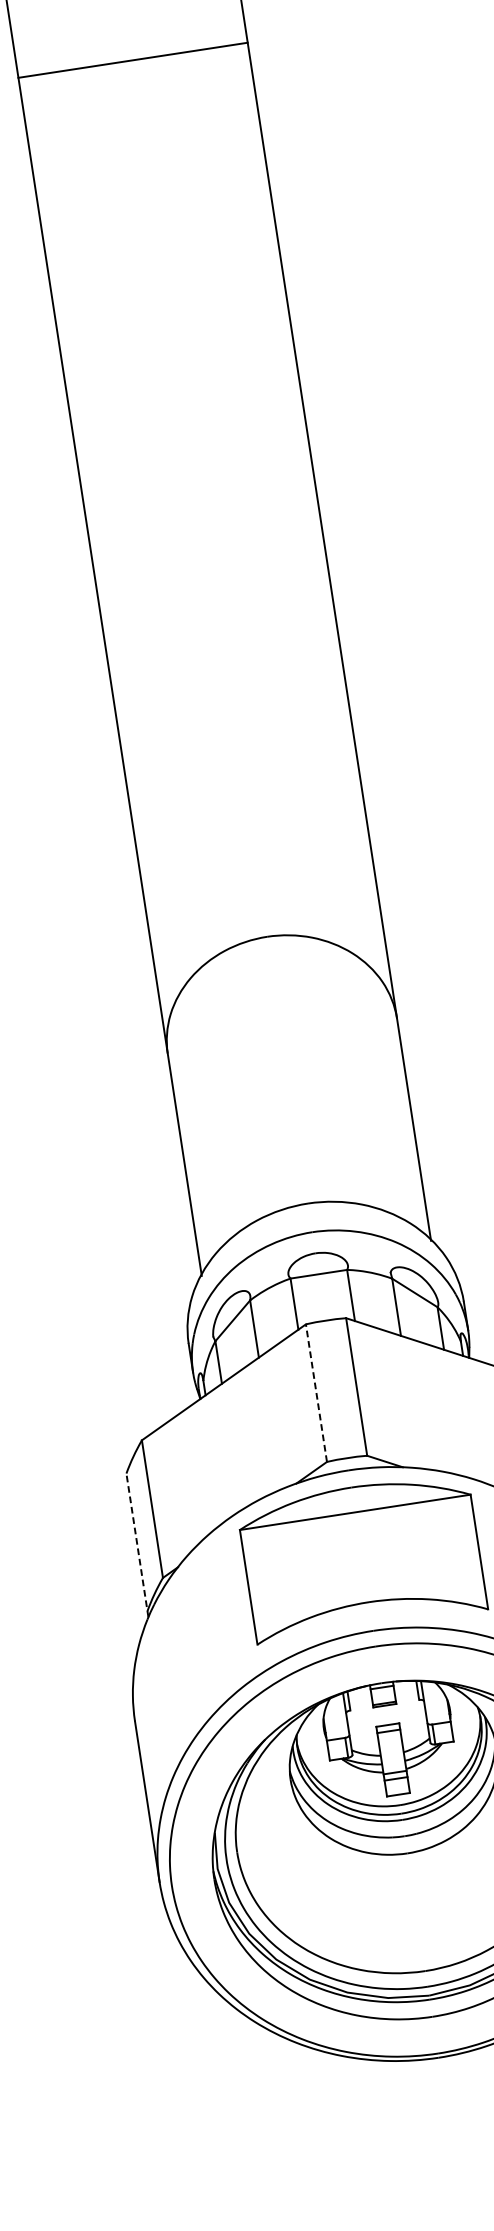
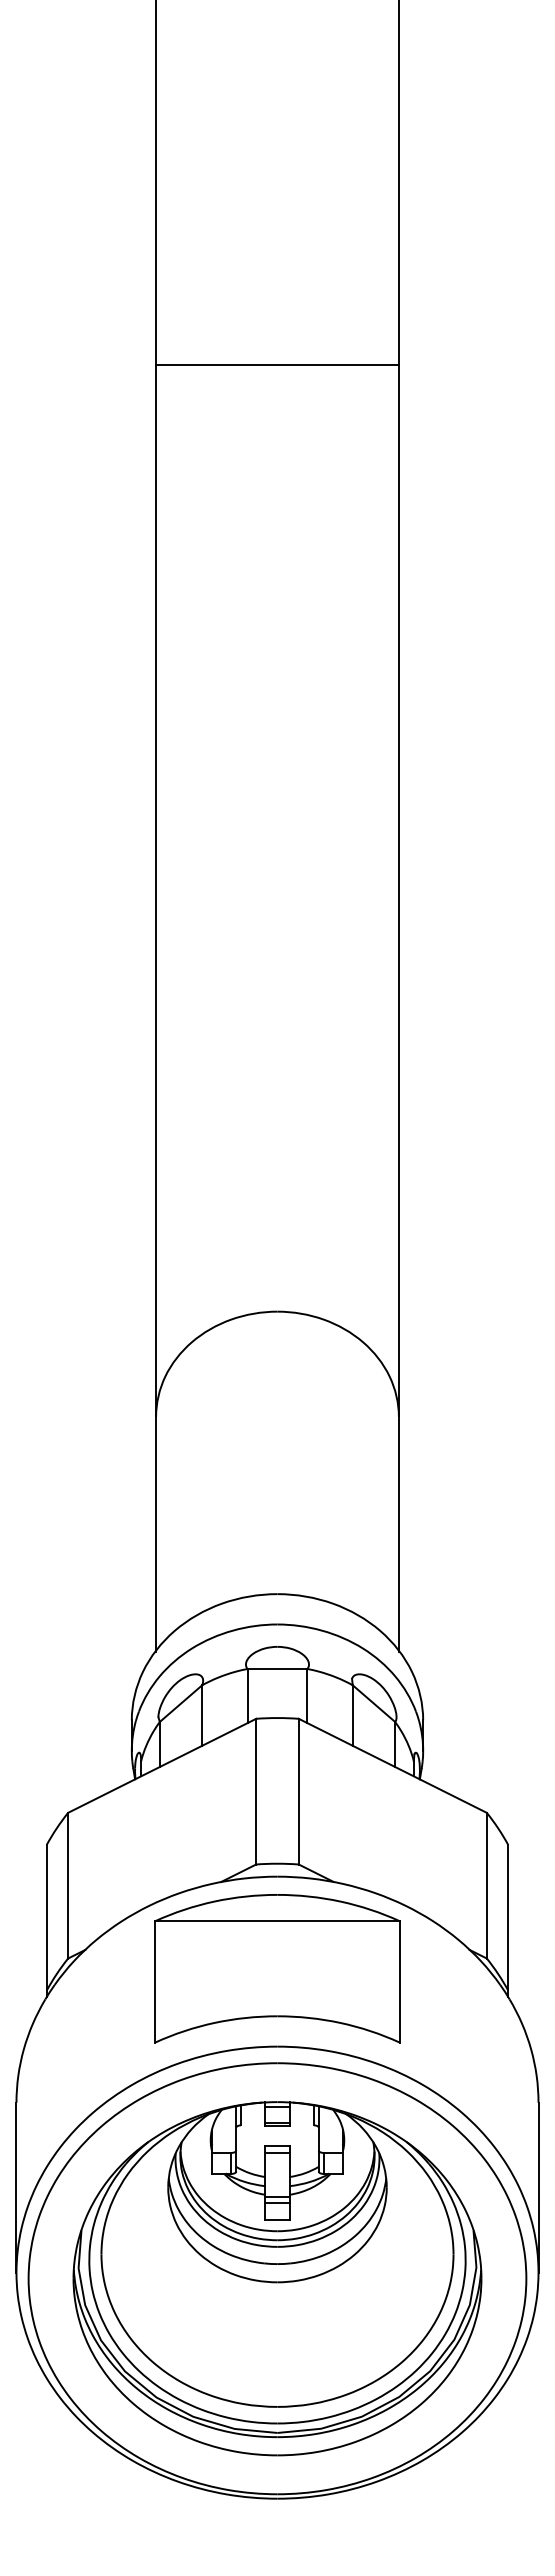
line: (133, 60) -> (277, 365), moved
line: (316, 1392) -> (256, 1791), dashed -> solid
line: (137, 1545) -> (46, 1920), dashed -> solid

